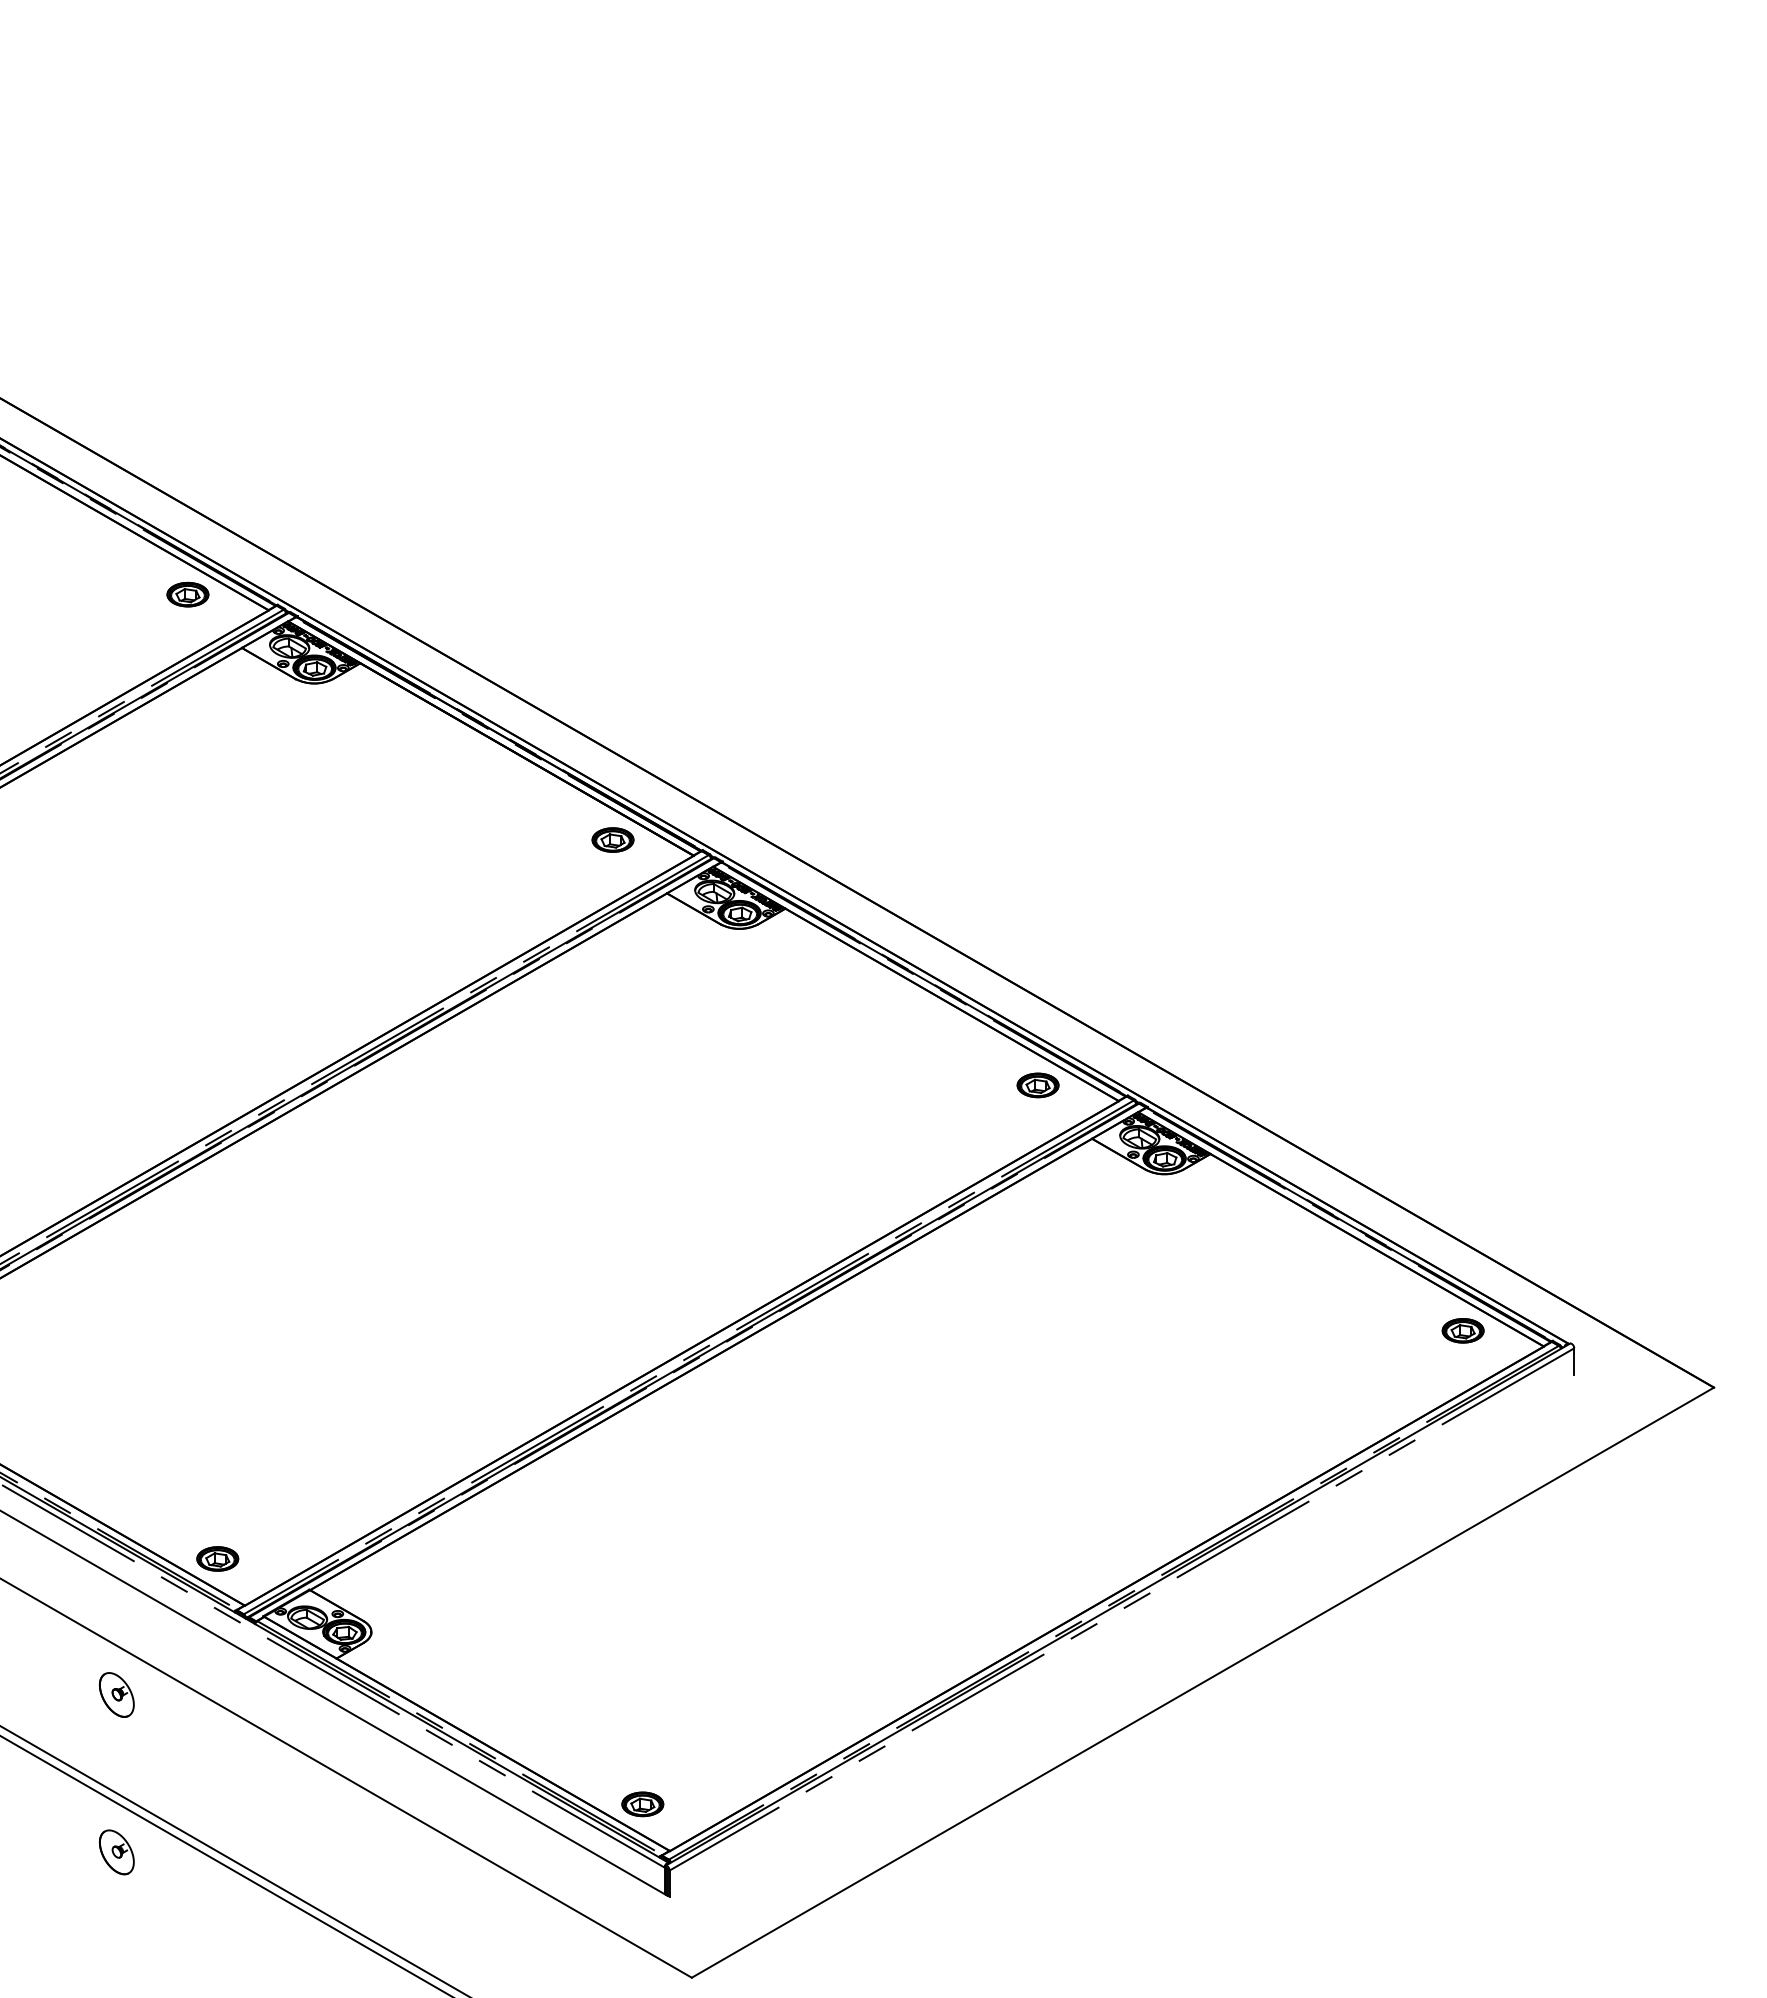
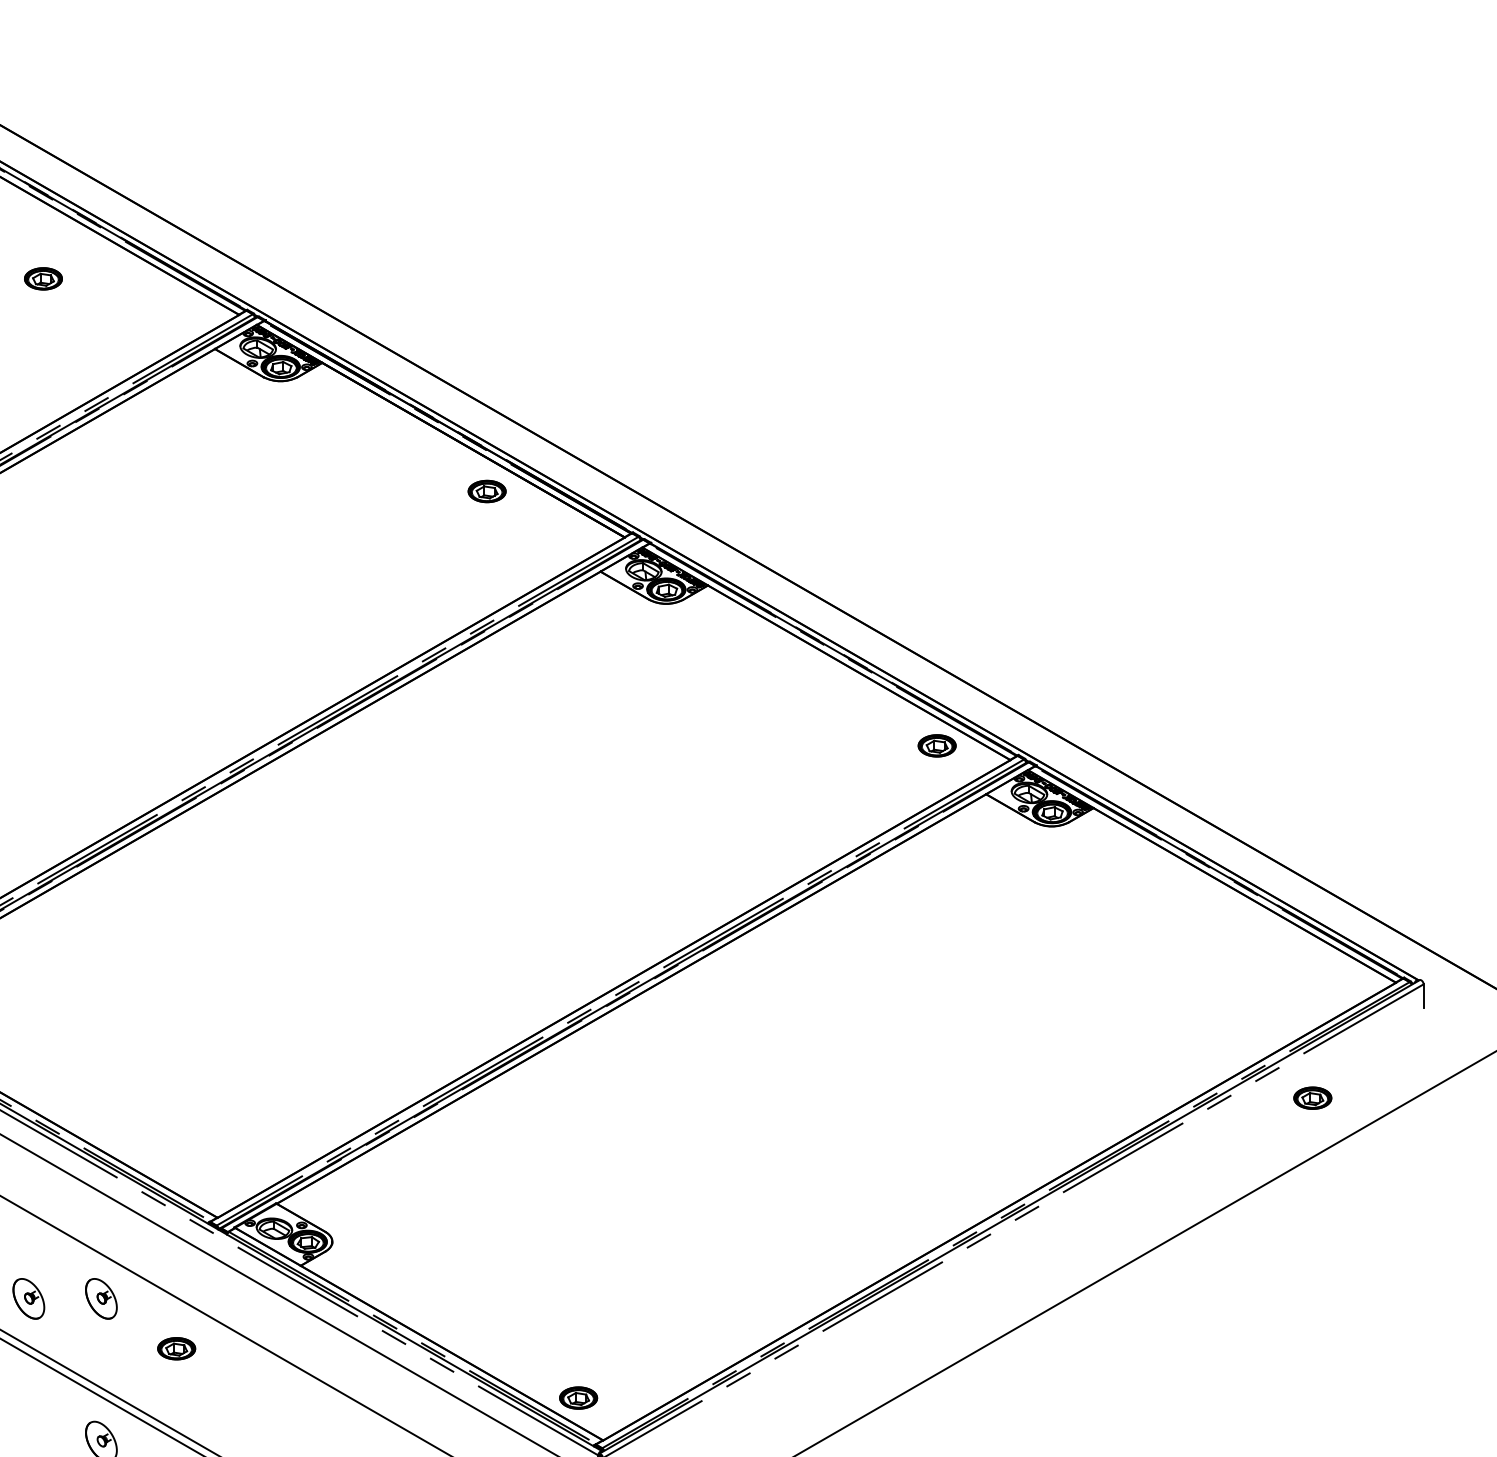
part: (187, 594) -> (43, 278), moved
part: (612, 839) -> (486, 491), moved
part: (1462, 1330) -> (1312, 1097), moved
part: (217, 1558) -> (176, 1348), moved
part: (36, 1694) -> (28, 1298), added

